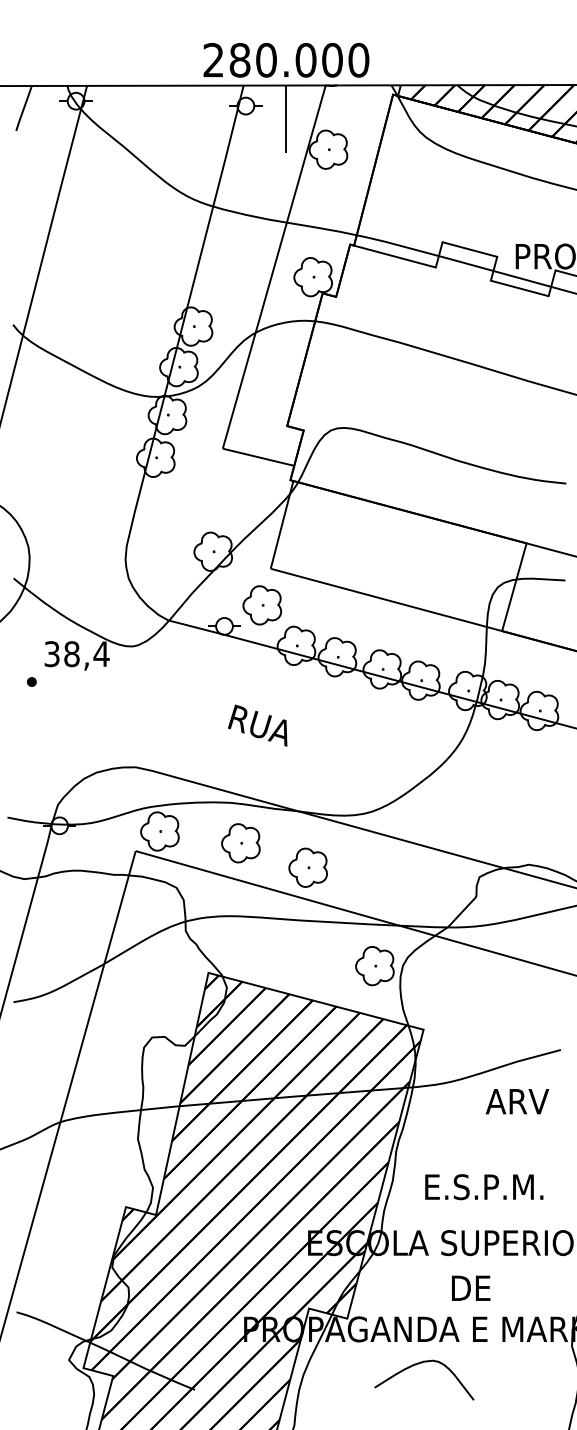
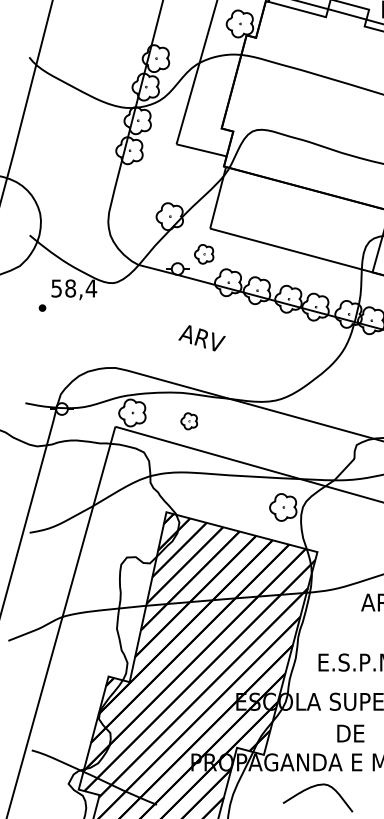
part: (261, 605) -> (203, 254), size x0.7
text: (52, 653) -> (57, 288), 38,4 -> 58,4
text: (259, 725) -> (202, 338), RUA -> ARV
part: (240, 843) -> (188, 421), size x0.6
part: (307, 867) -> (235, 438), removed

